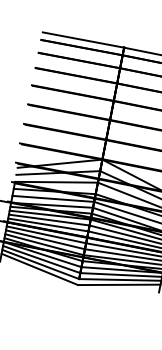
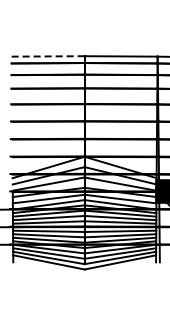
line: (82, 39) -> (47, 56), solid -> dashed

